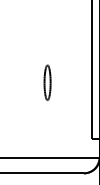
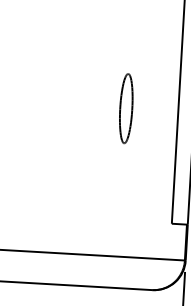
part: (47, 82) -> (126, 108), moved

